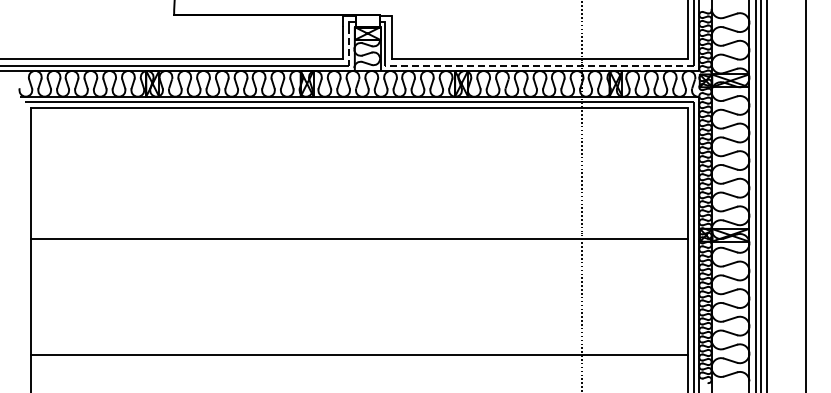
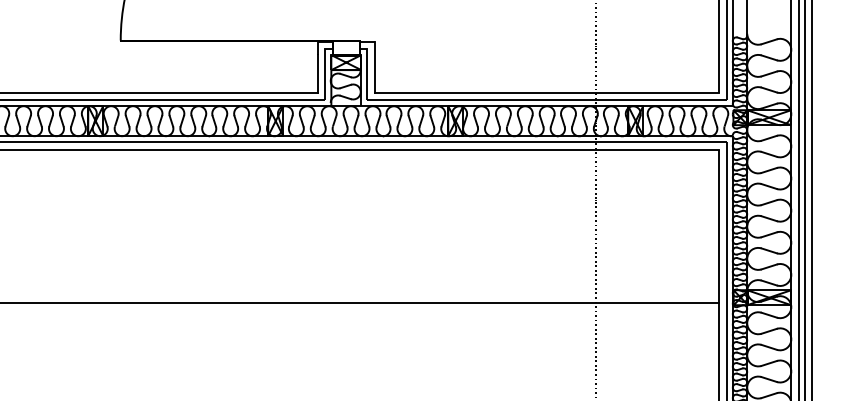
line: (349, 46) -> (325, 77), dashed -> solid
line: (539, 65) -> (546, 99), dashed -> solid

